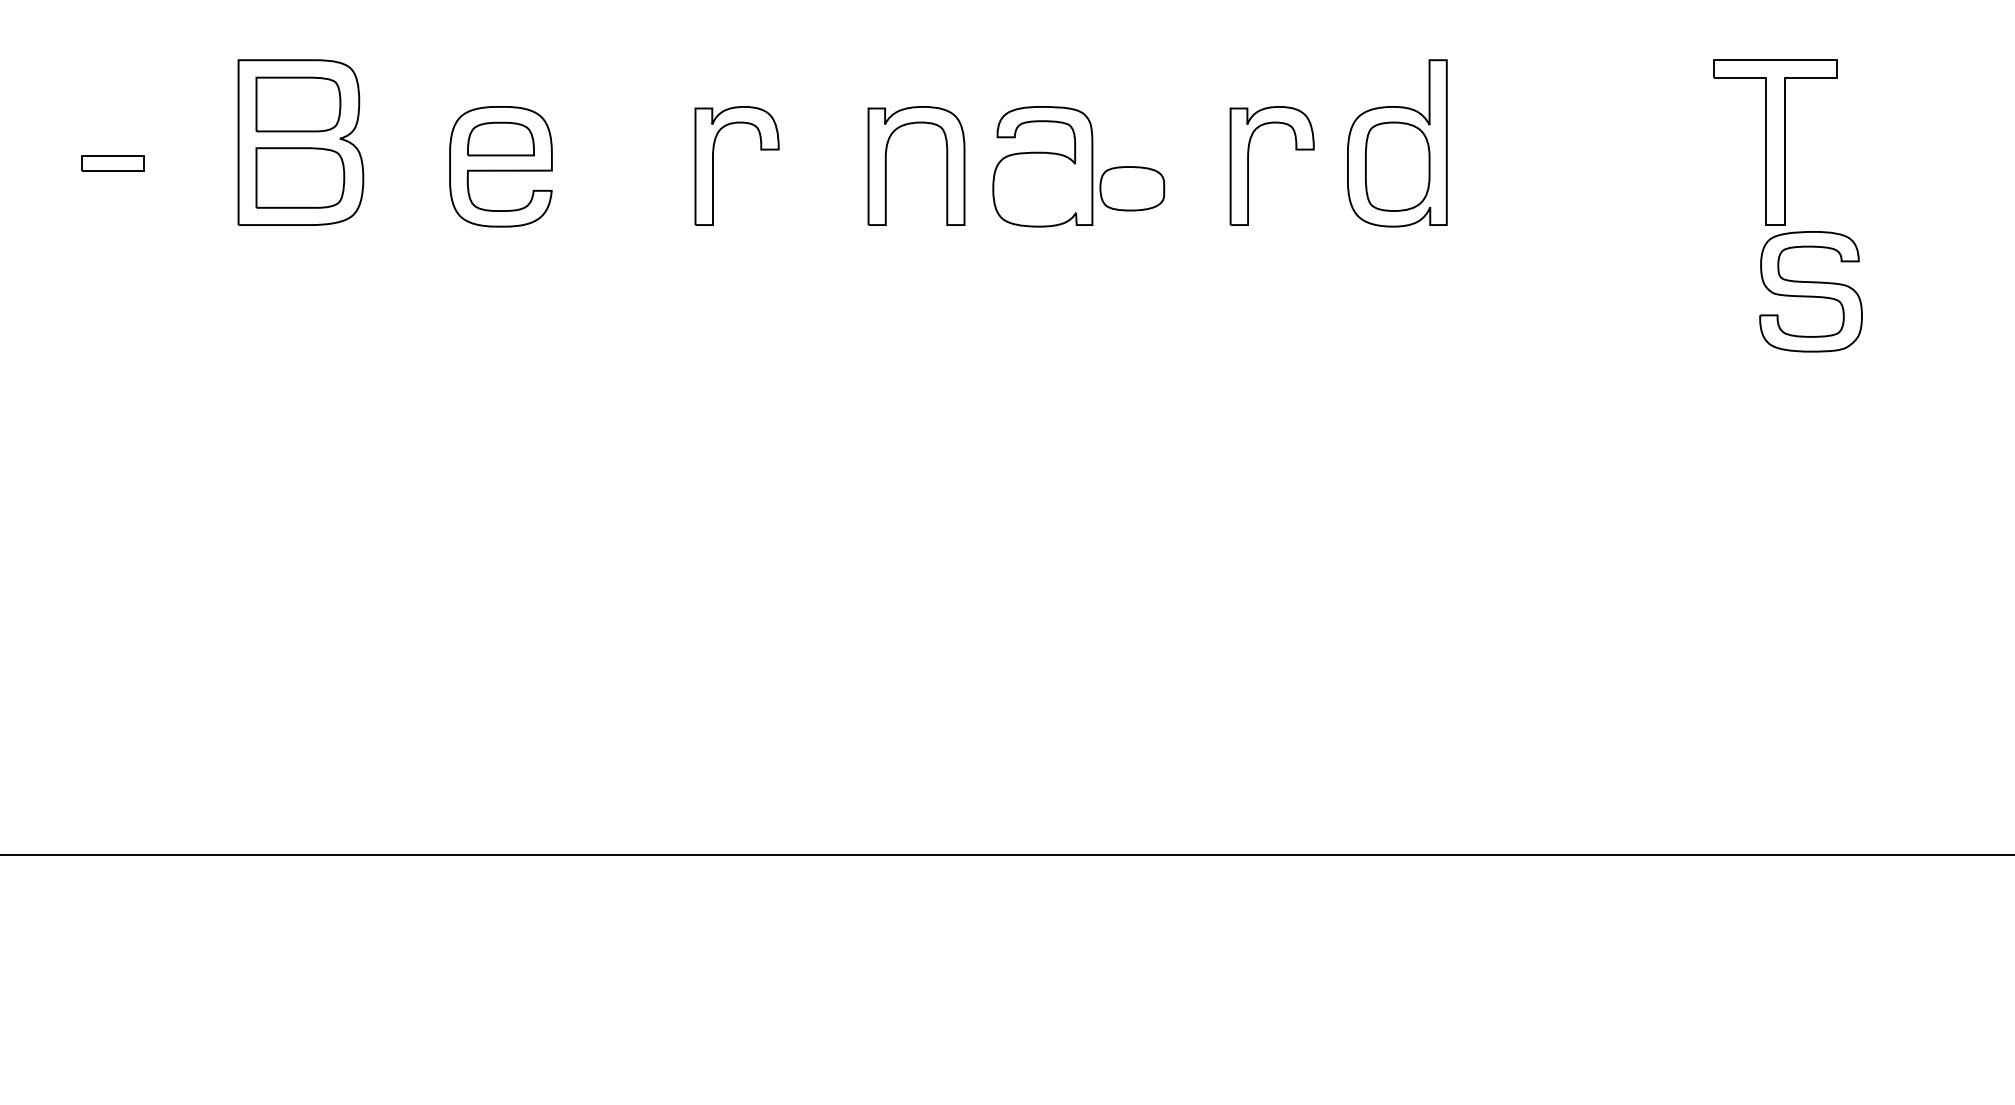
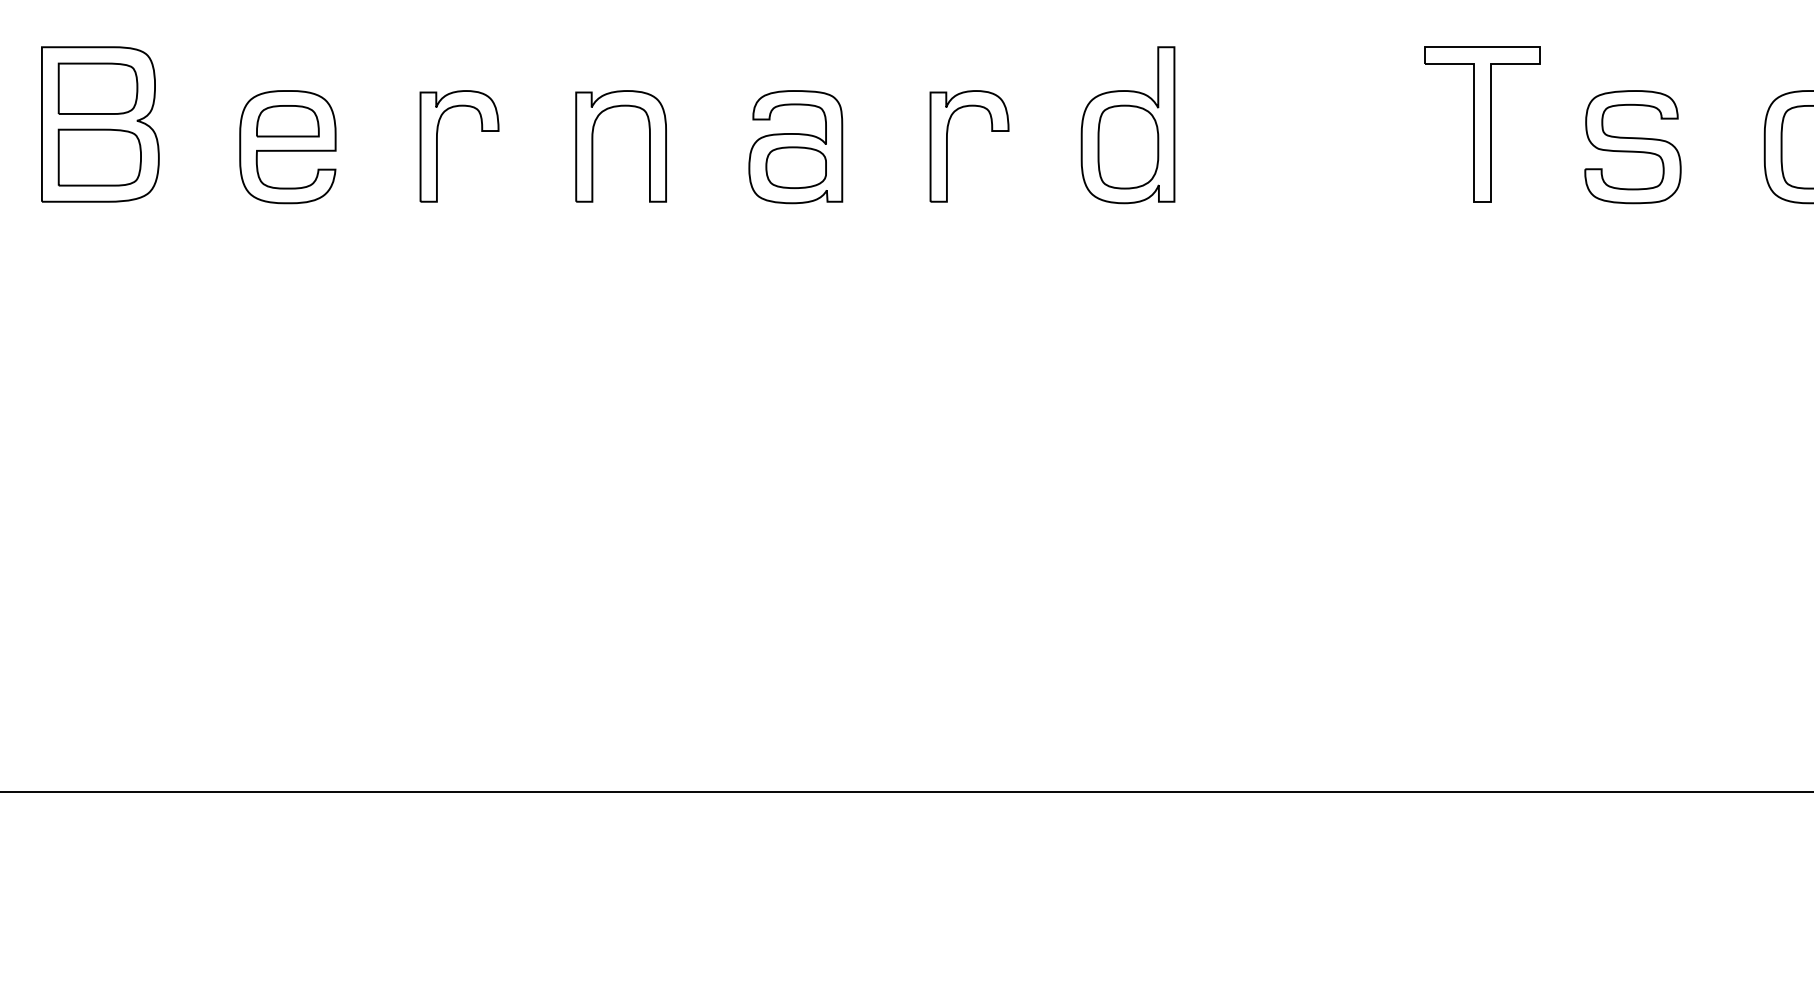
part: (713, 165) -> (437, 145), moved
part: (886, 165) -> (593, 145), moved
part: (1248, 165) -> (947, 145), moved
part: (1132, 188) -> (796, 167), moved
part: (1810, 291) -> (1632, 146), moved

